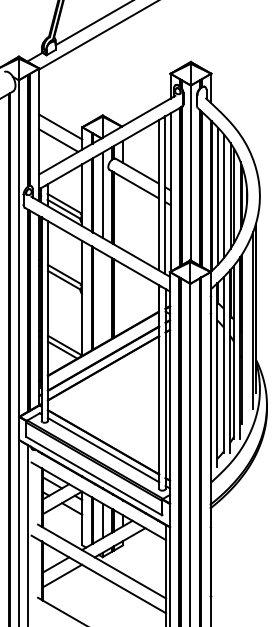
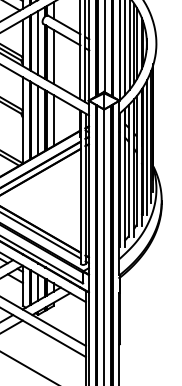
line: (123, 213) -> (53, 56), added
line: (102, 298) -> (38, 120), added
line: (123, 298) -> (53, 120), added
line: (248, 334) -> (147, 147), added

